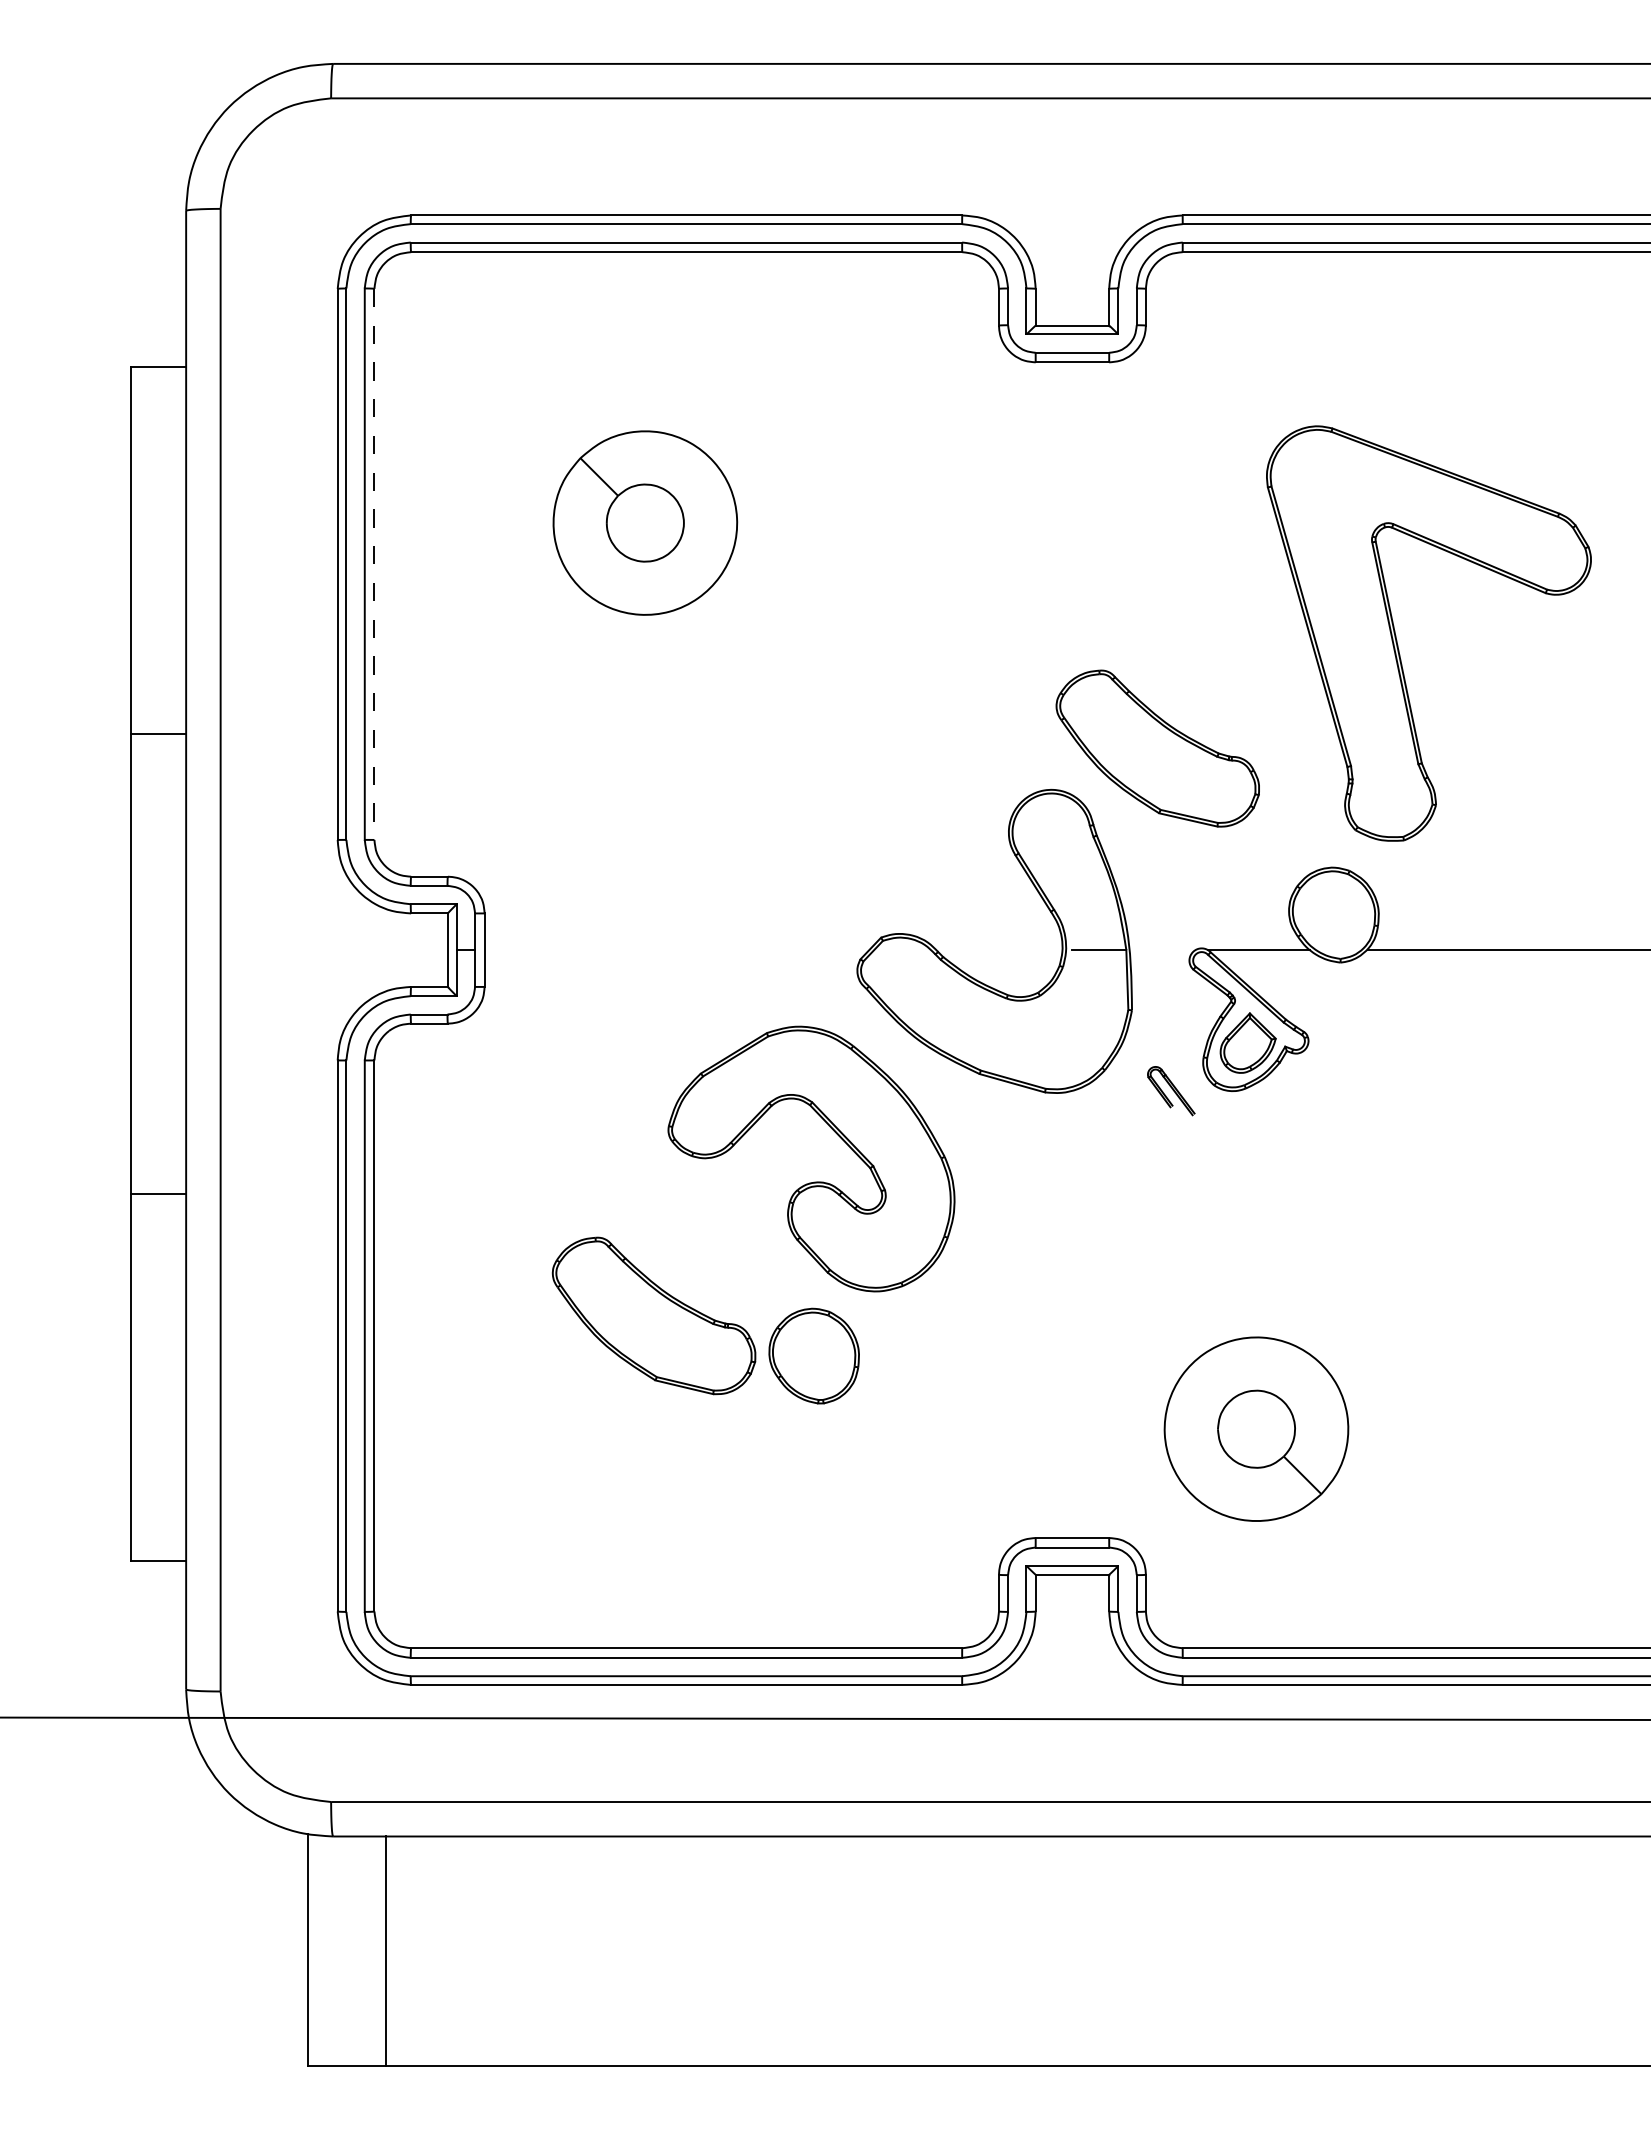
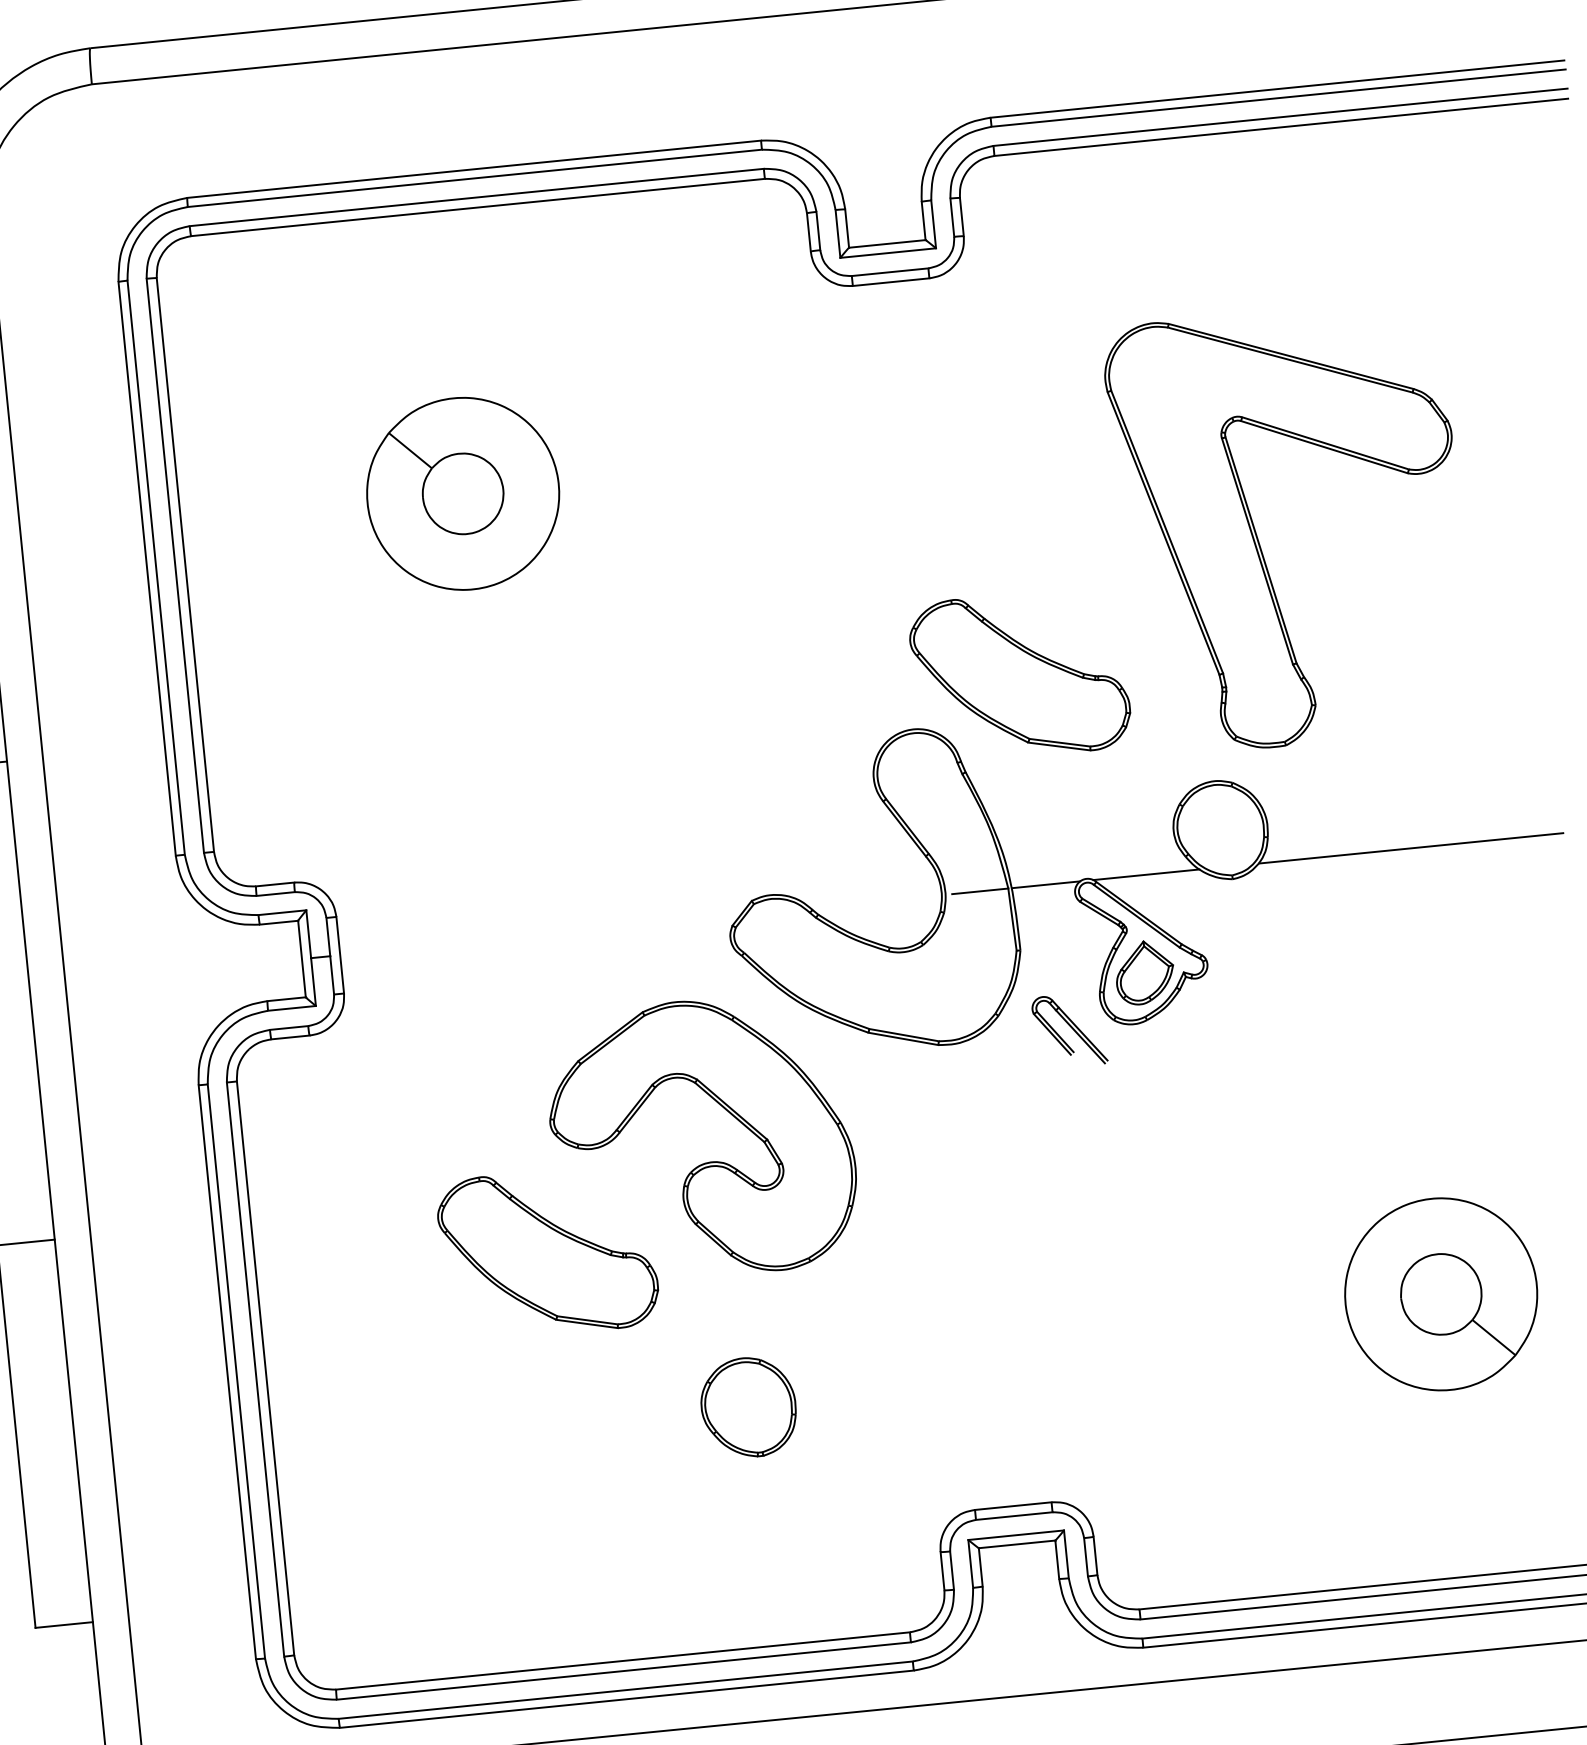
line: (374, 564) -> (185, 565), dashed -> solid
line: (1162, 950) -> (1045, 885), added
part: (1171, 1090) -> (1069, 1029), size x1.43
part: (653, 1315) -> (547, 1252), moved
part: (813, 1355) -> (747, 1406), moved
part: (1256, 1428) -> (1441, 1293), moved

